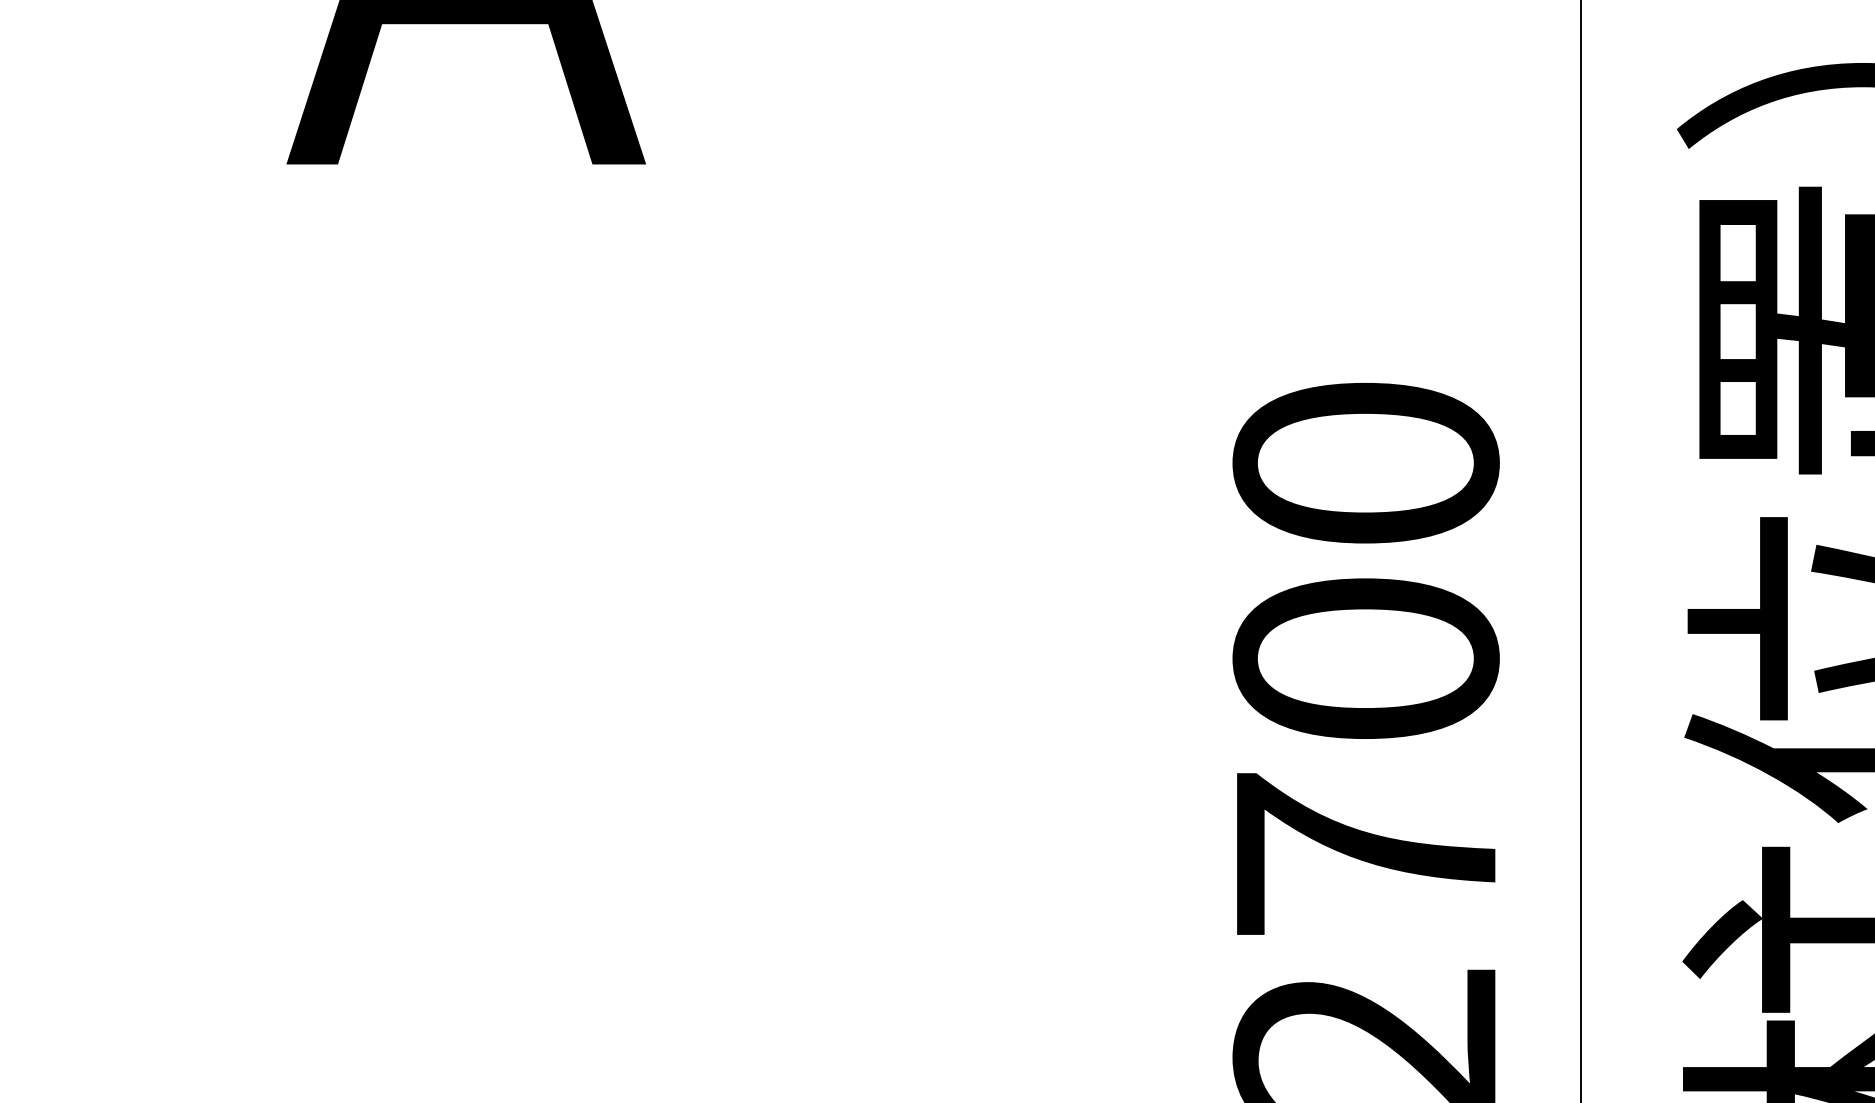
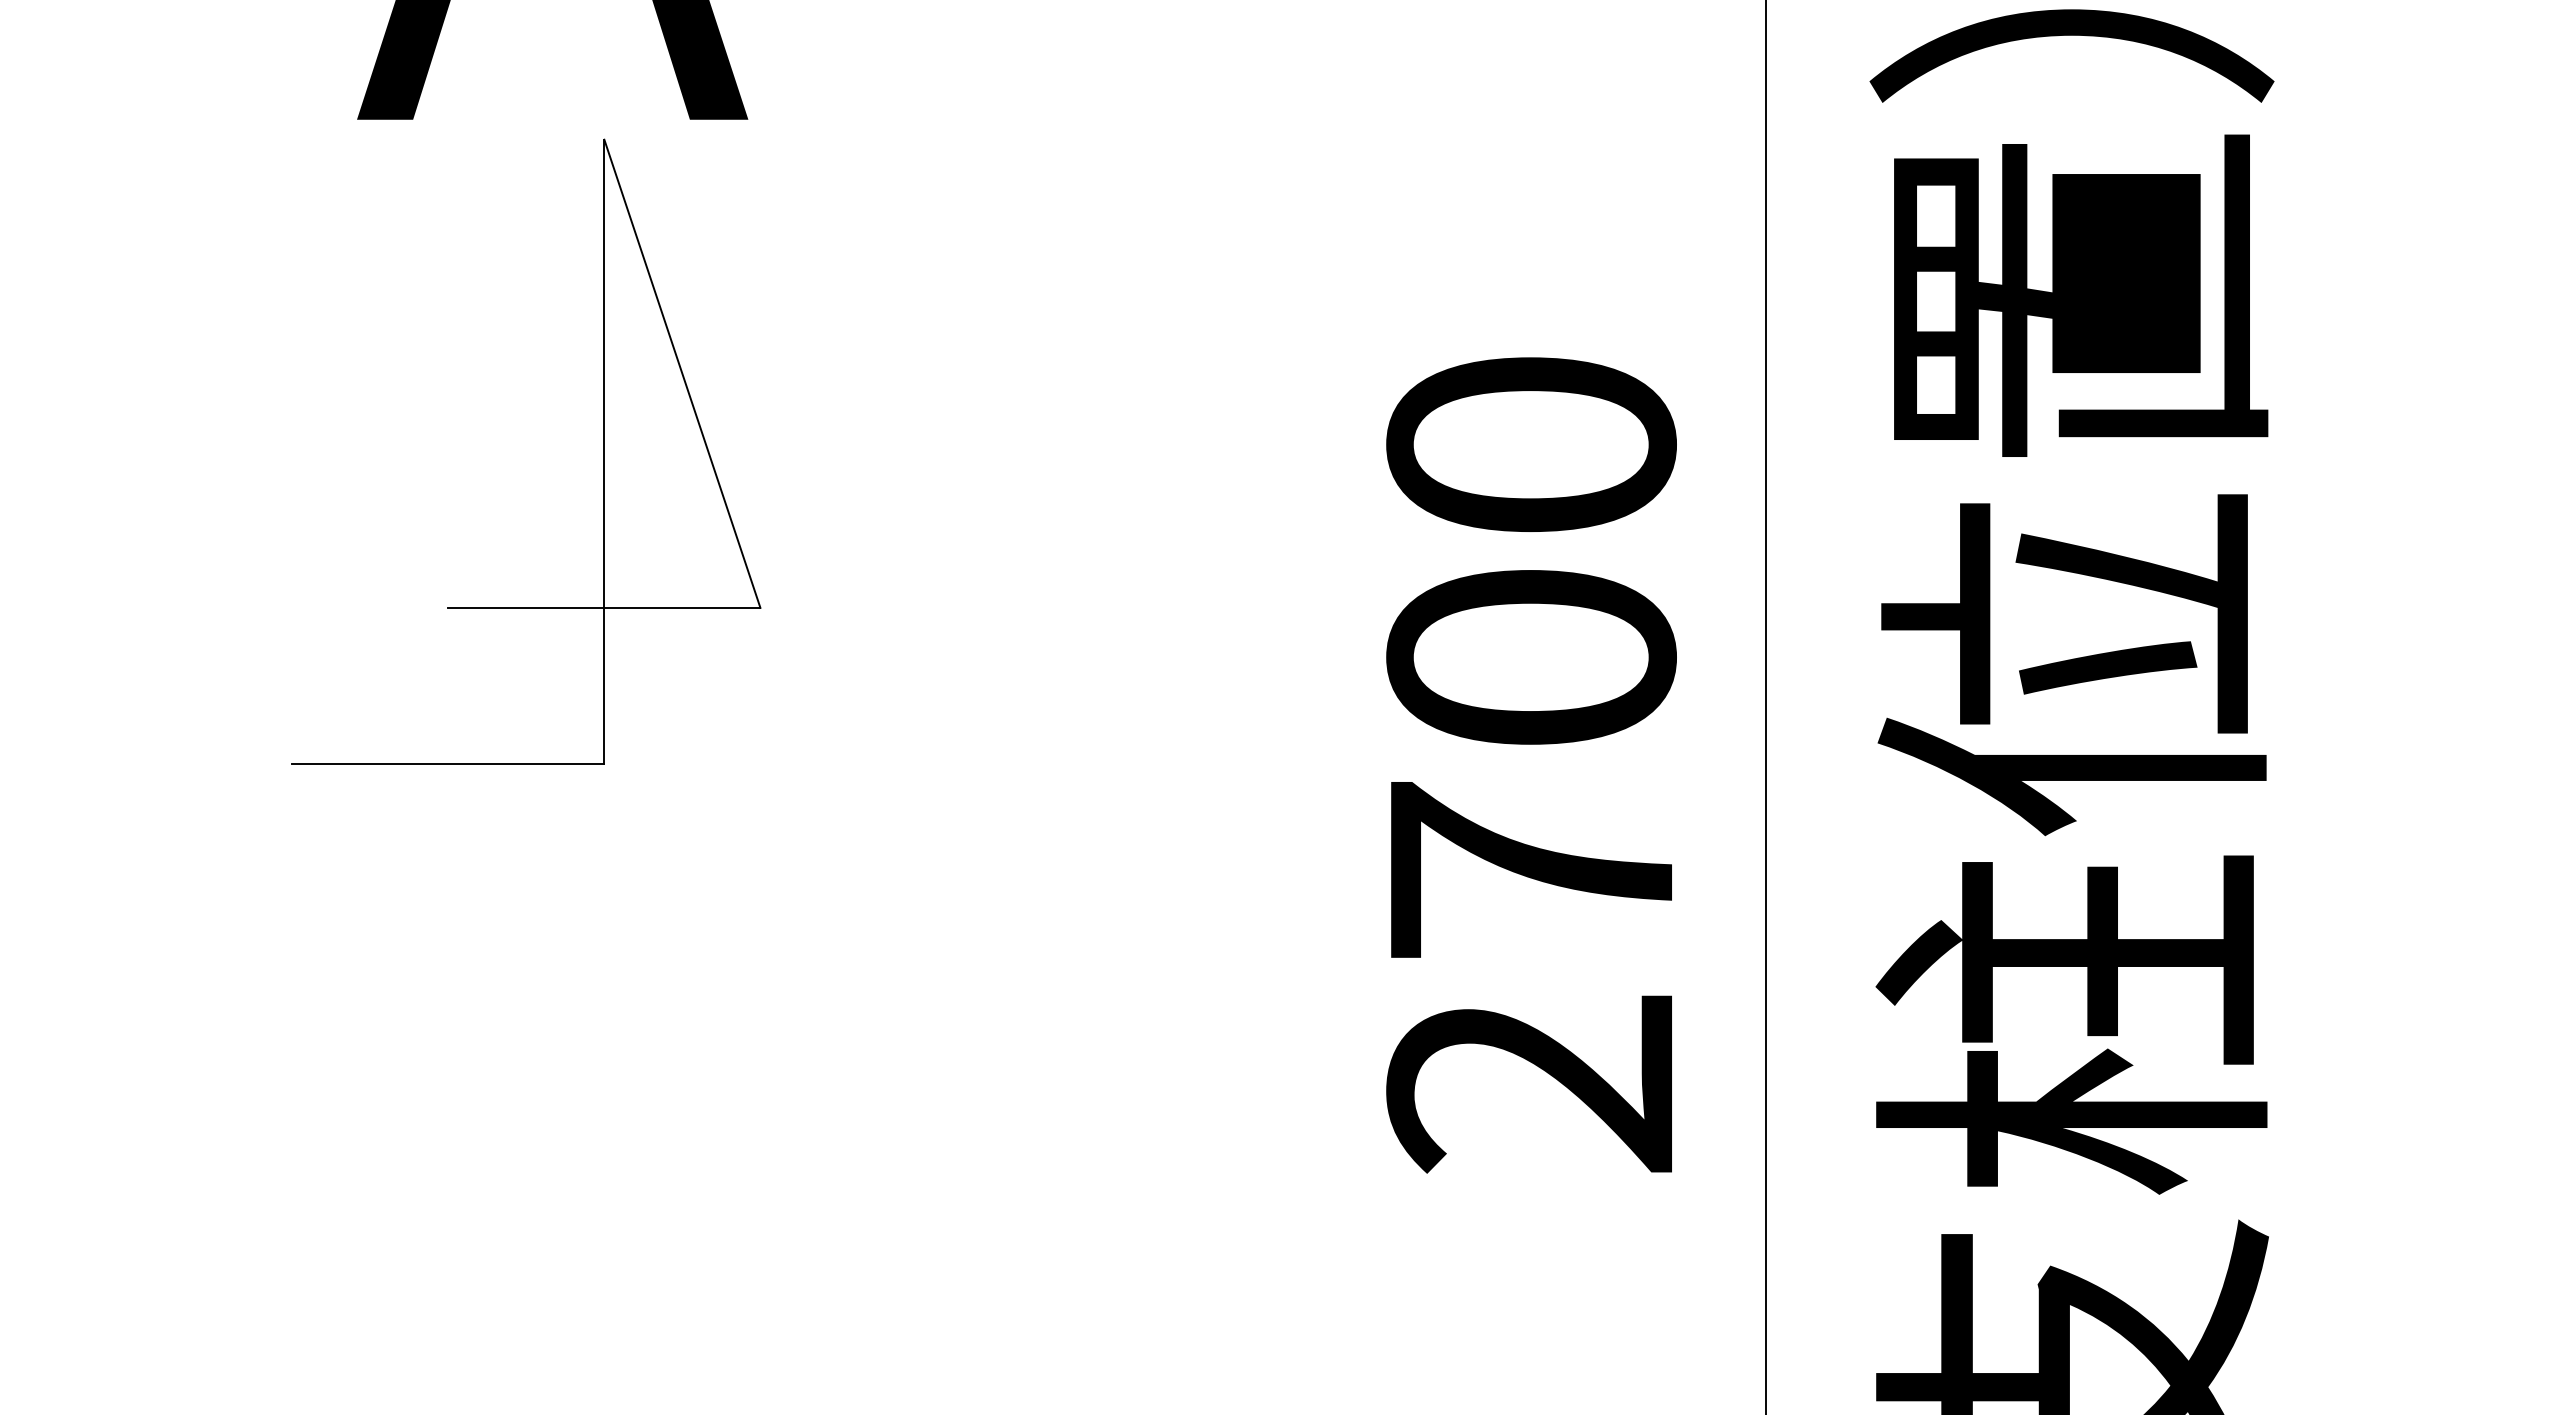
part: (512, 469) -> (603, 451), added

